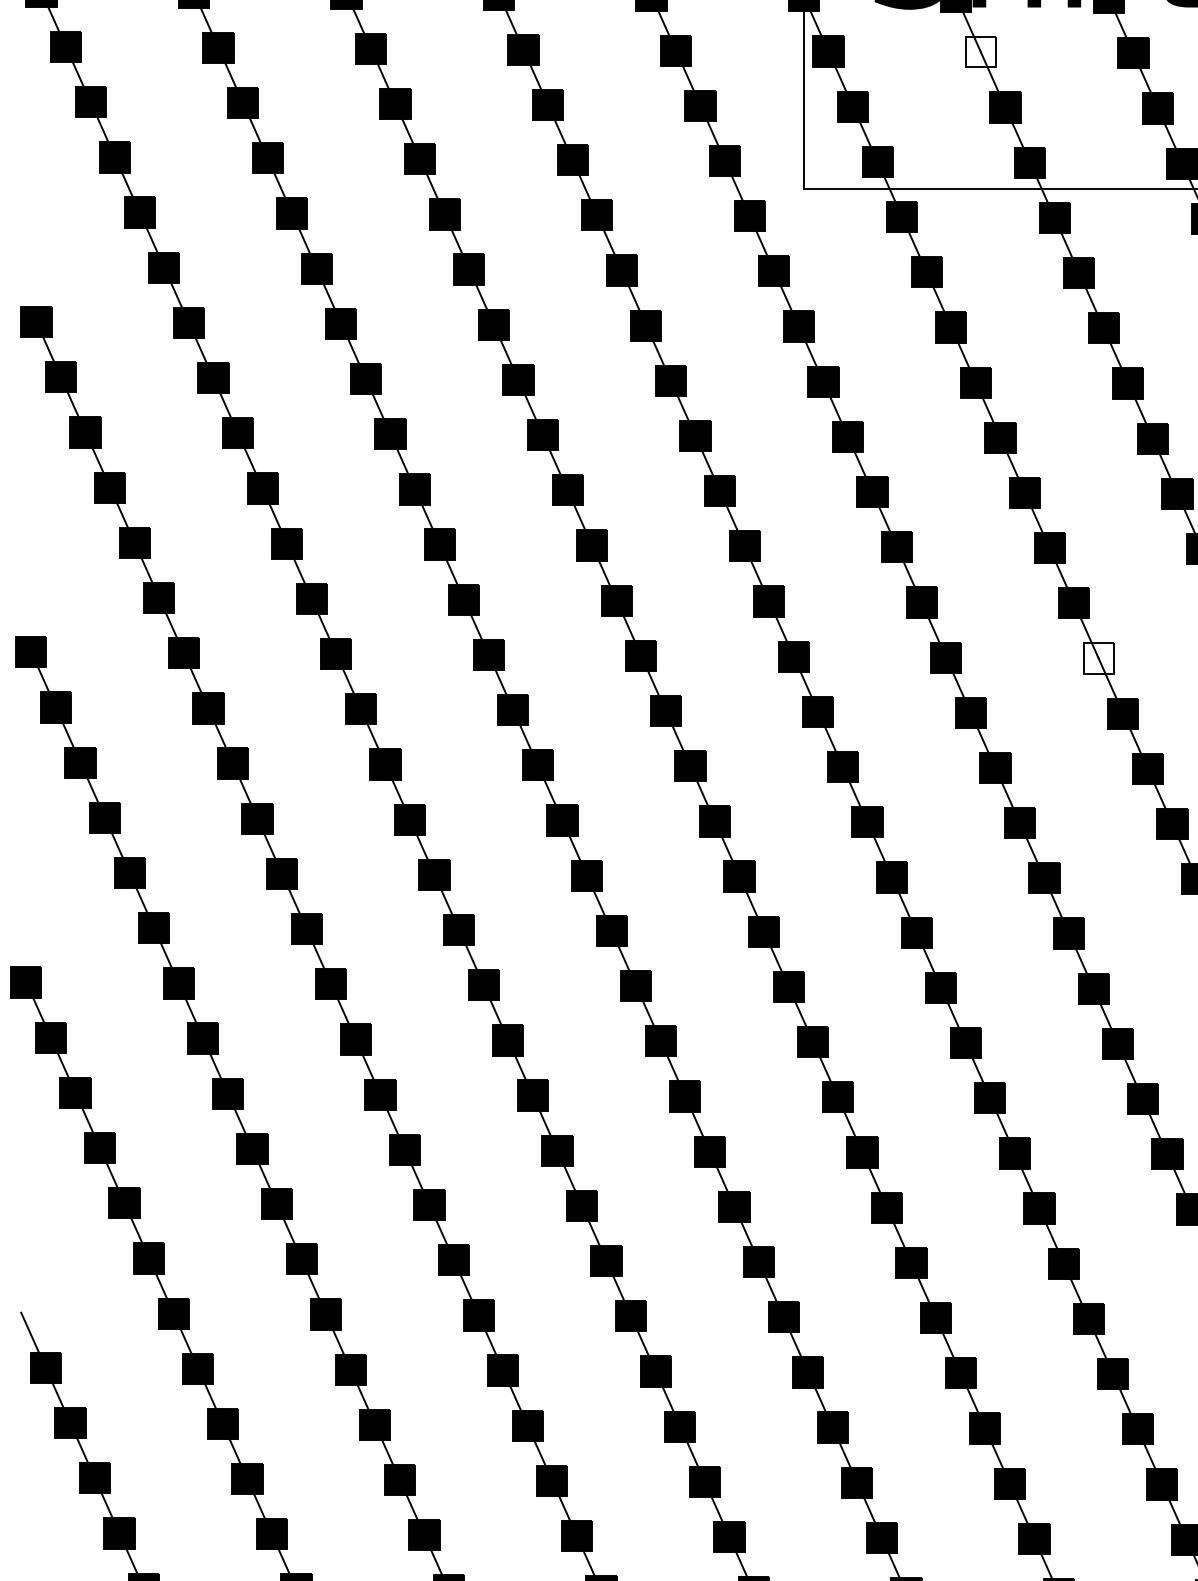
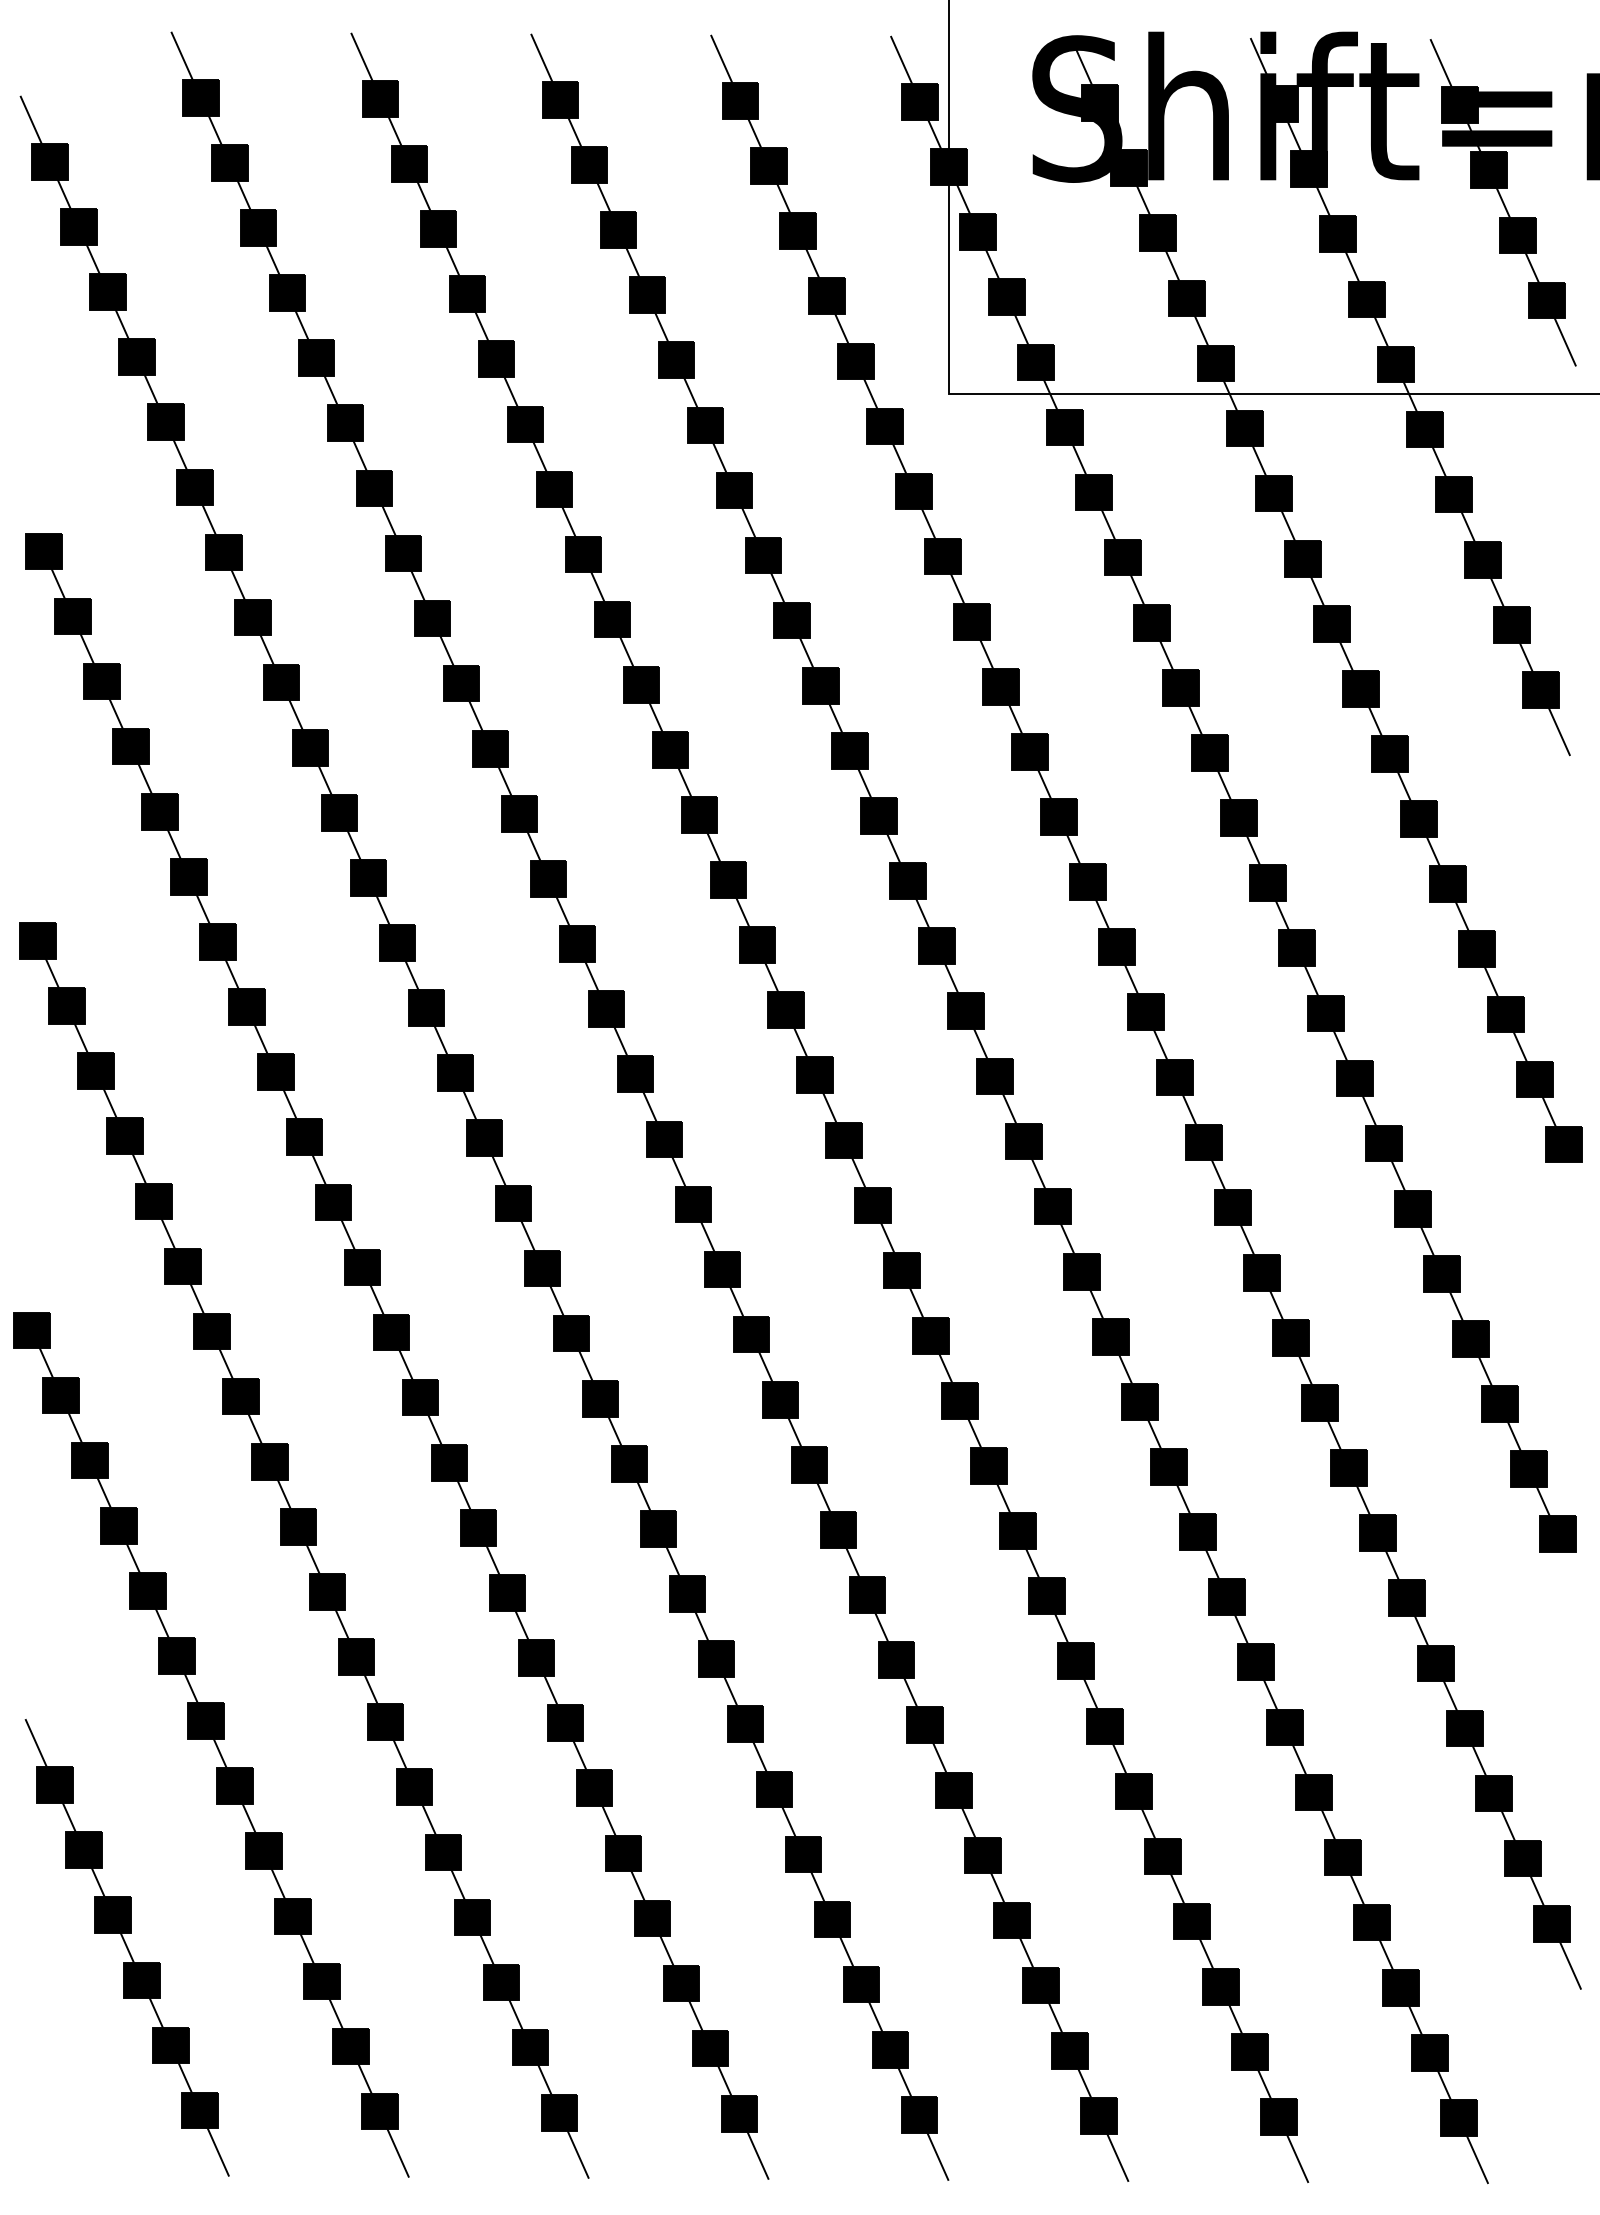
fill: (980, 52) -> (1157, 233), added
fill: (1098, 658) -> (1296, 948), added

